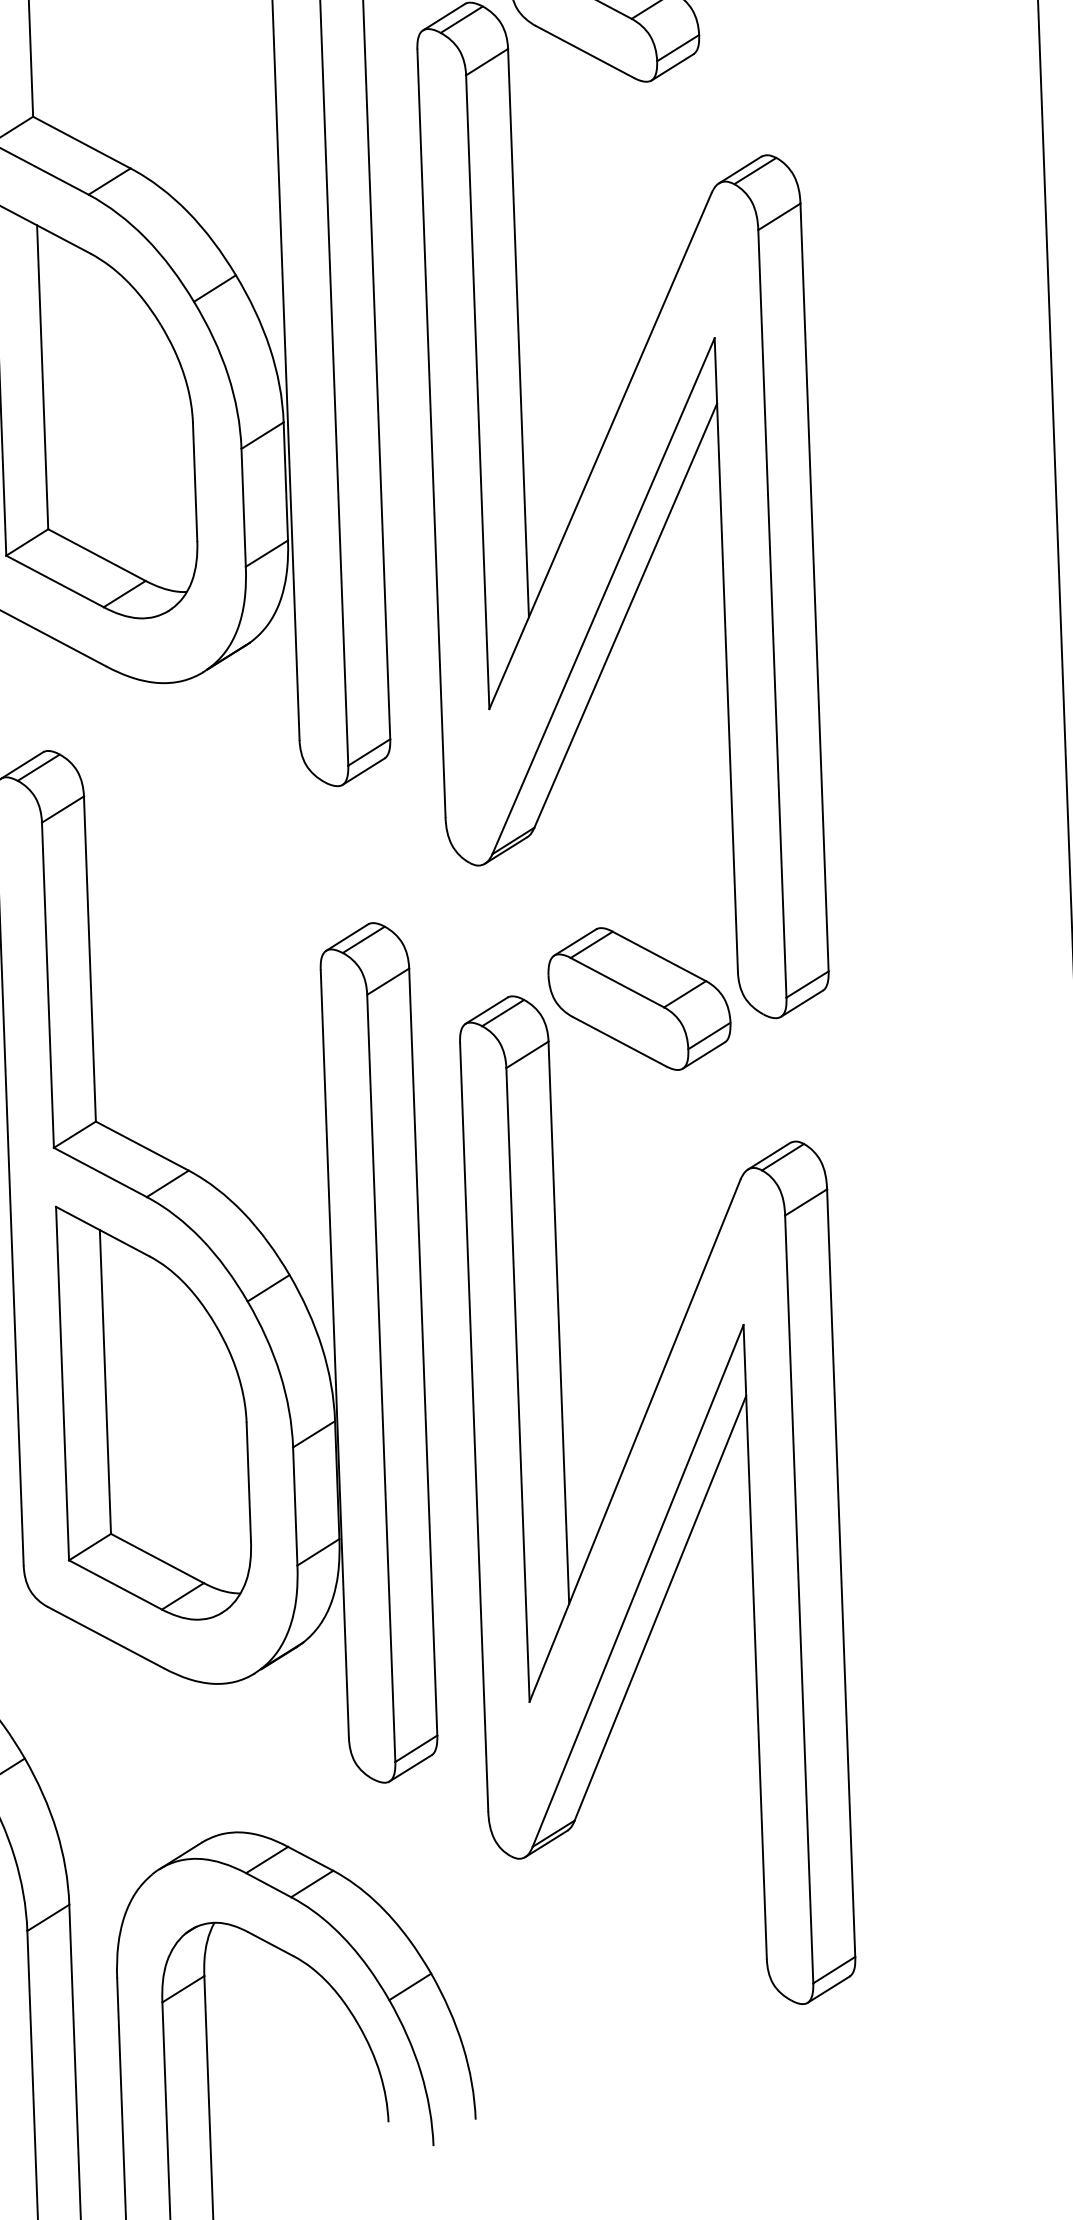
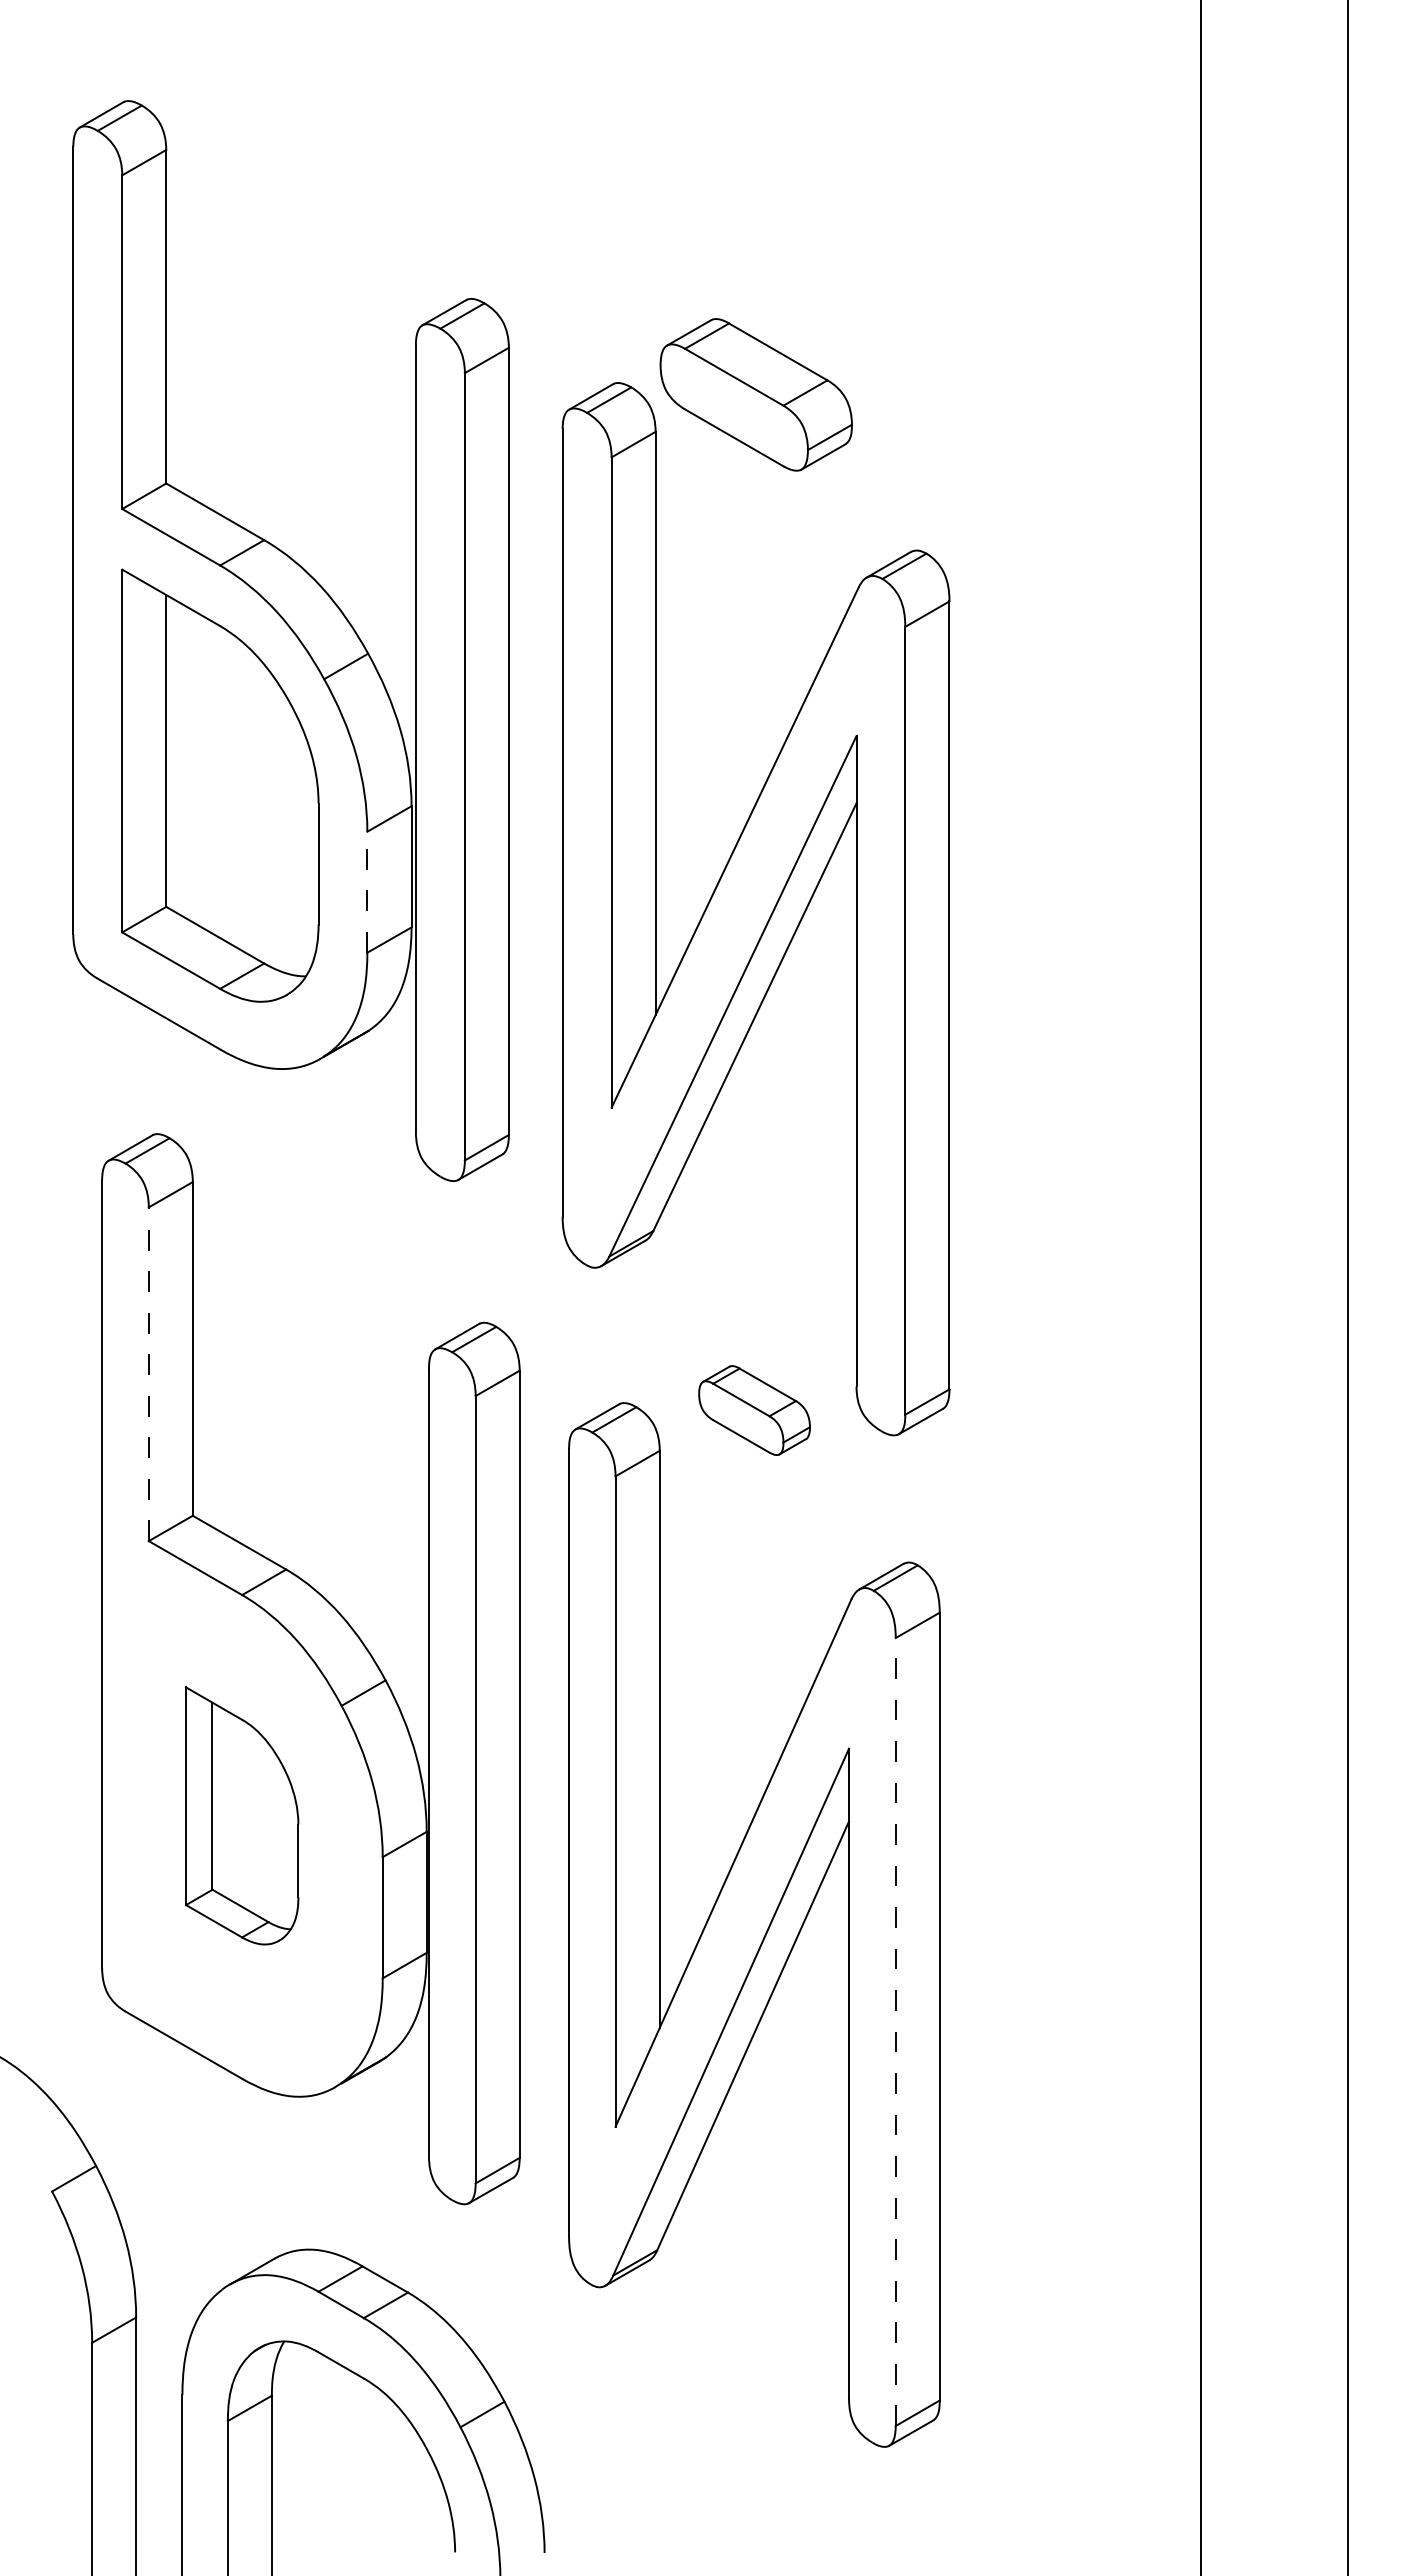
line: (243, 507) -> (367, 891), solid -> dashed
line: (47, 985) -> (148, 1374), solid -> dashed
part: (639, 998) -> (754, 1410), size x0.6
part: (154, 1411) -> (241, 1815), size x0.6
line: (798, 1598) -> (895, 2031), solid -> dashed

